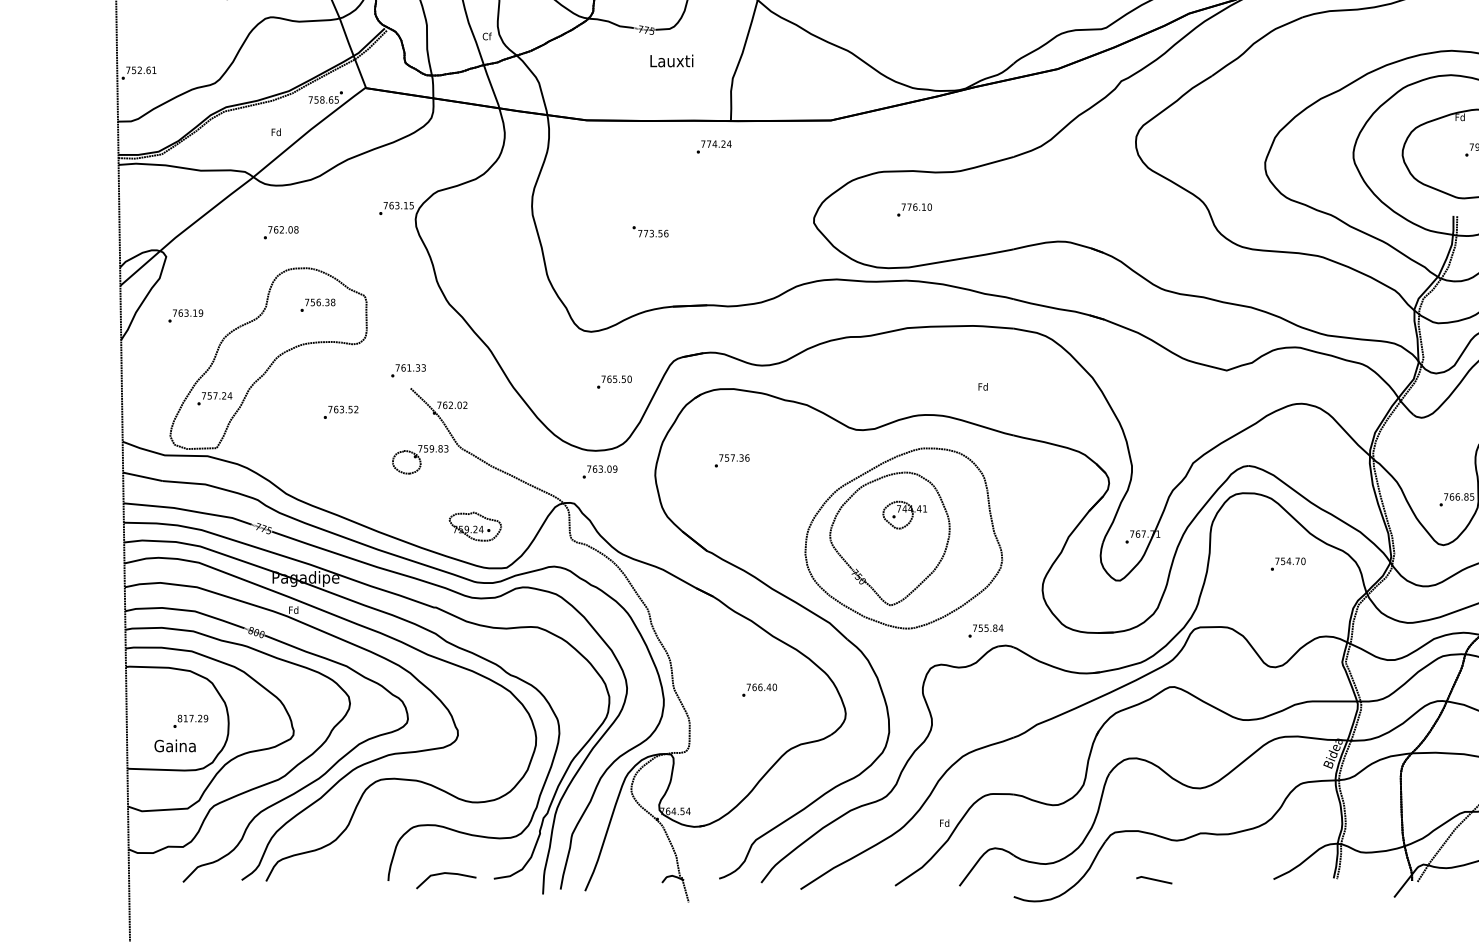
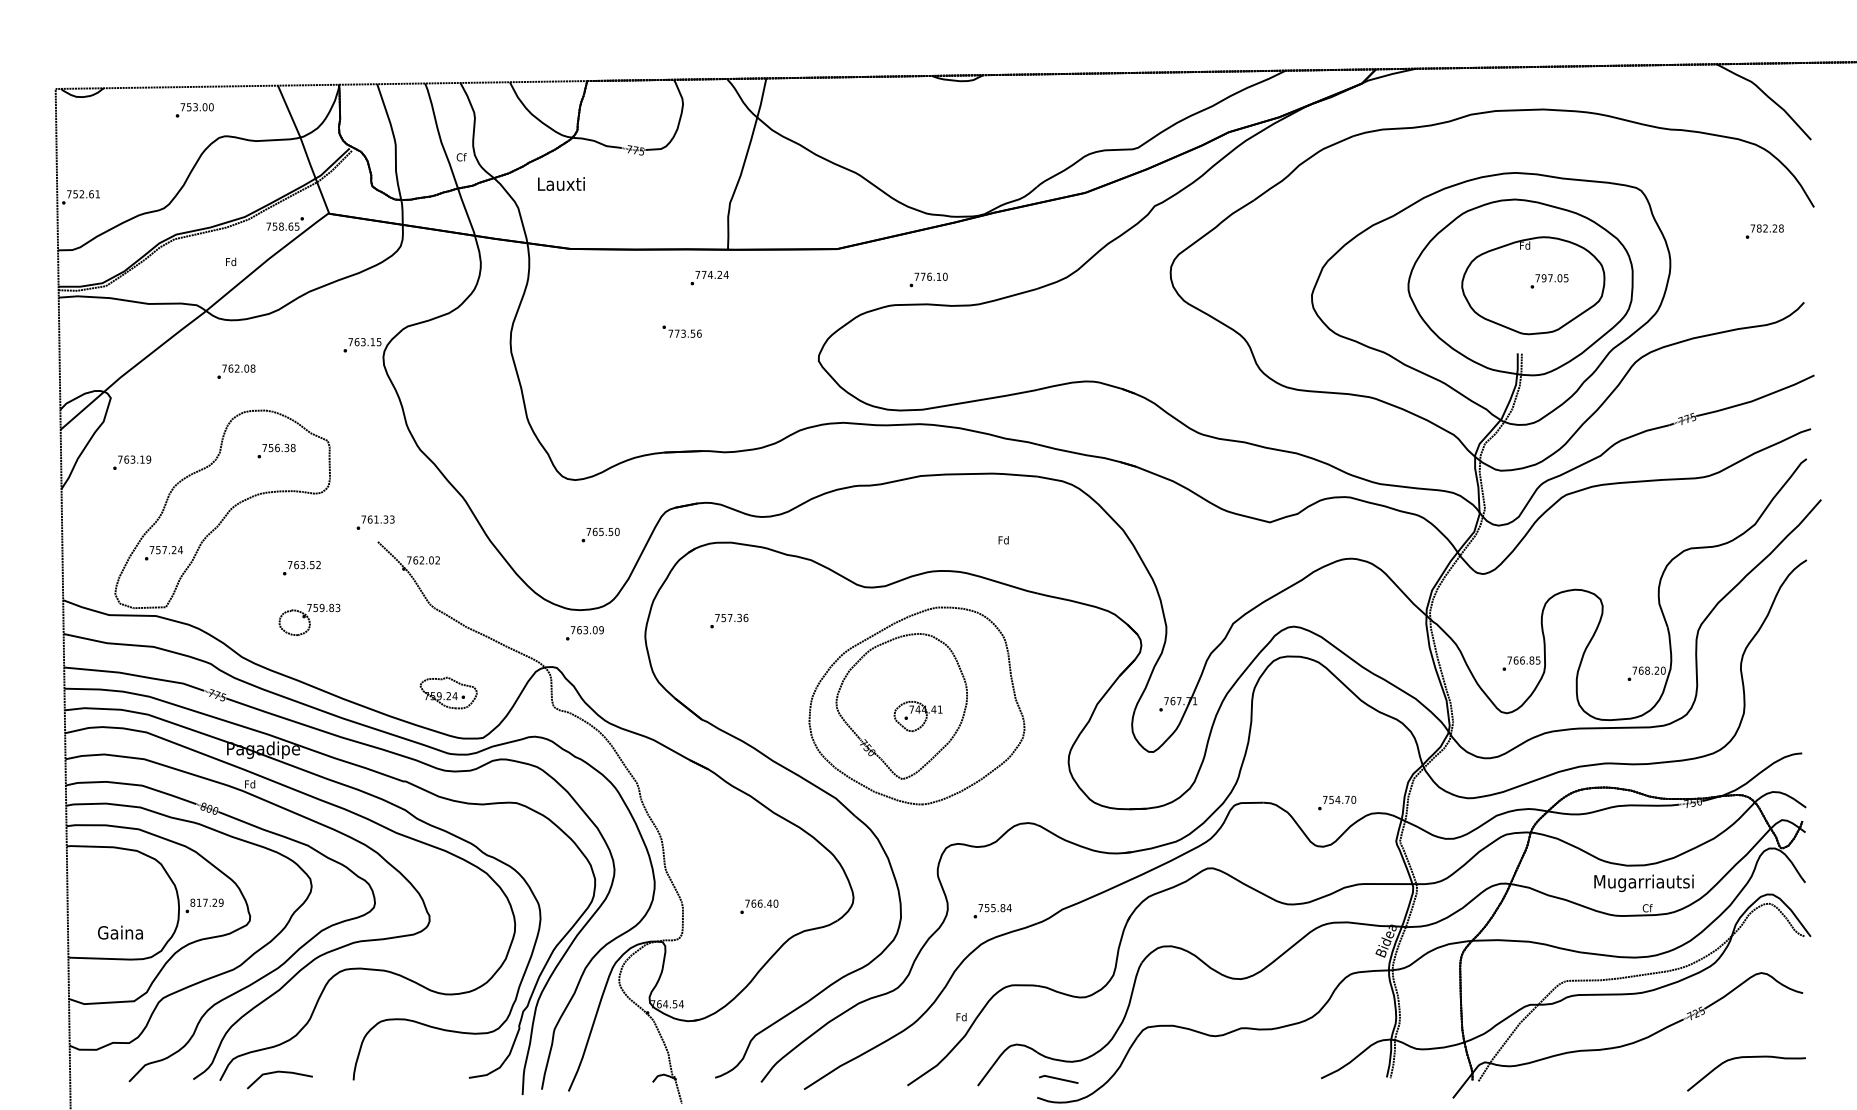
text: (671, 60) -> (561, 183), moved
text: (914, 209) -> (928, 279), moved
text: (649, 231) -> (681, 331), moved
part: (420, 459) -> (309, 619), moved
part: (904, 515) -> (917, 716), moved
text: (1288, 563) -> (1337, 802), moved
text: (985, 631) -> (992, 911), moved
text: (759, 689) -> (759, 906), moved
text: (190, 721) -> (204, 905), moved
line: (445, 873) -> (279, 1072), moved
line: (1154, 880) -> (1058, 1079), moved

